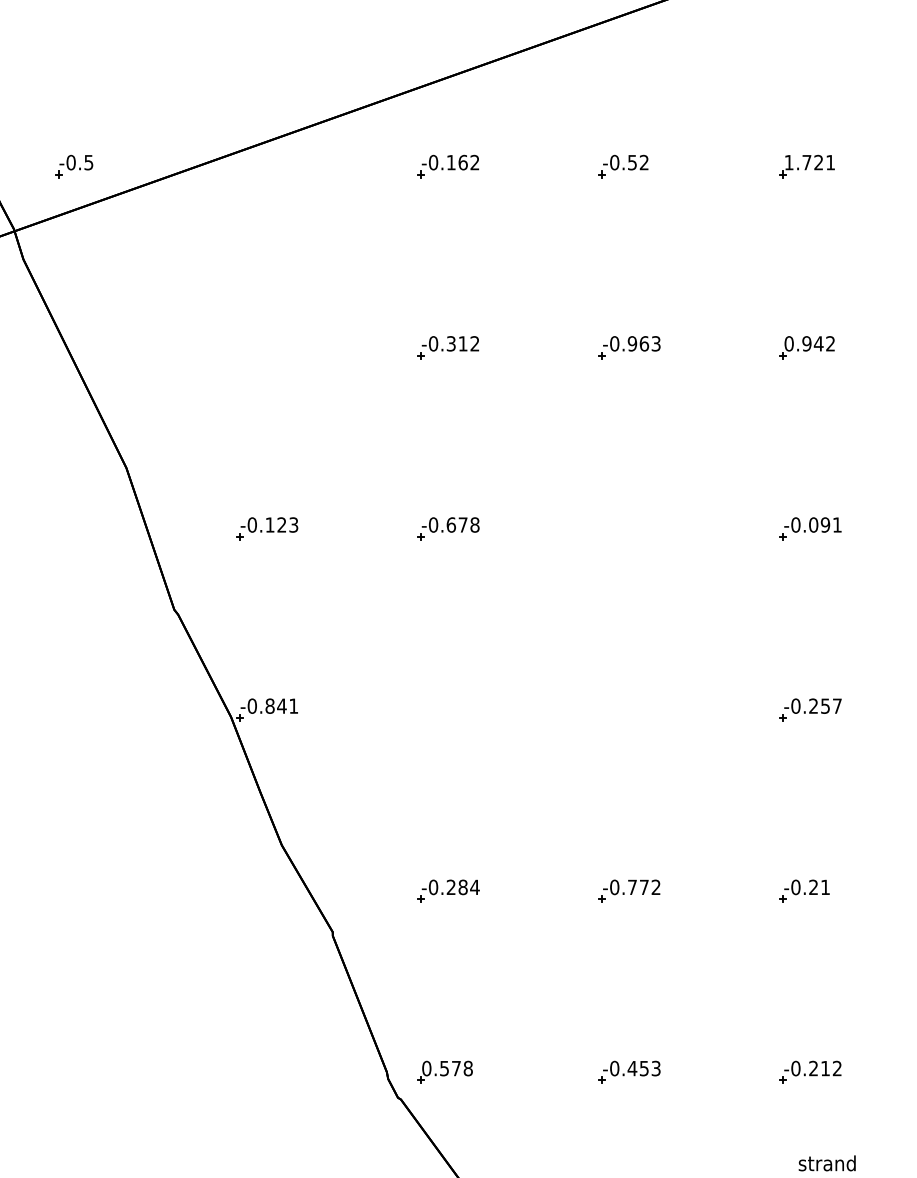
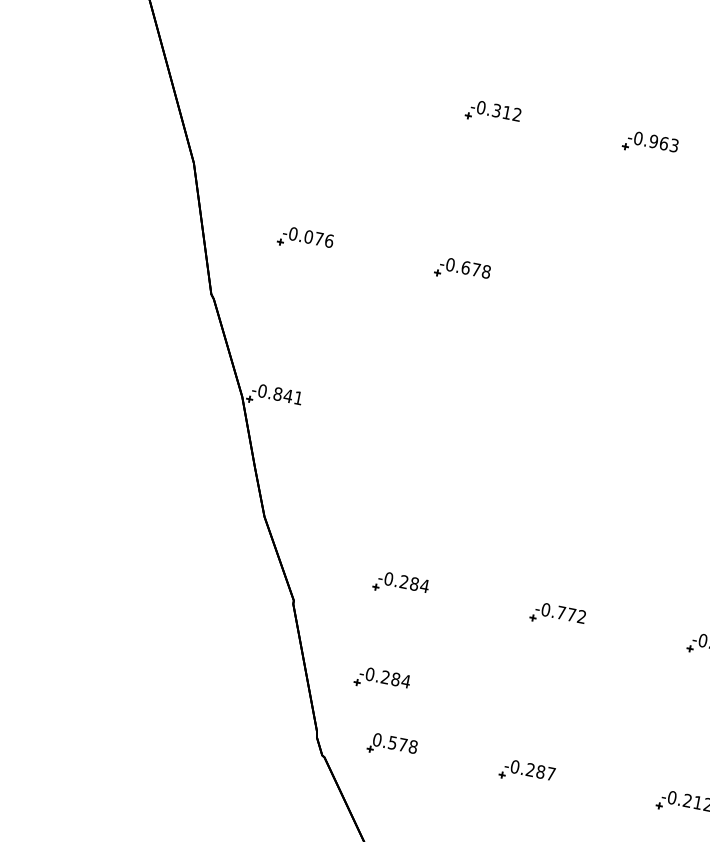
text: (281, 524) -> (318, 238), -0.123 -> -0.076
part: (448, 1000) -> (382, 679), added
text: (643, 1068) -> (540, 771), -0.453 -> -0.287
part: (444, 1071) -> (392, 745), moved

